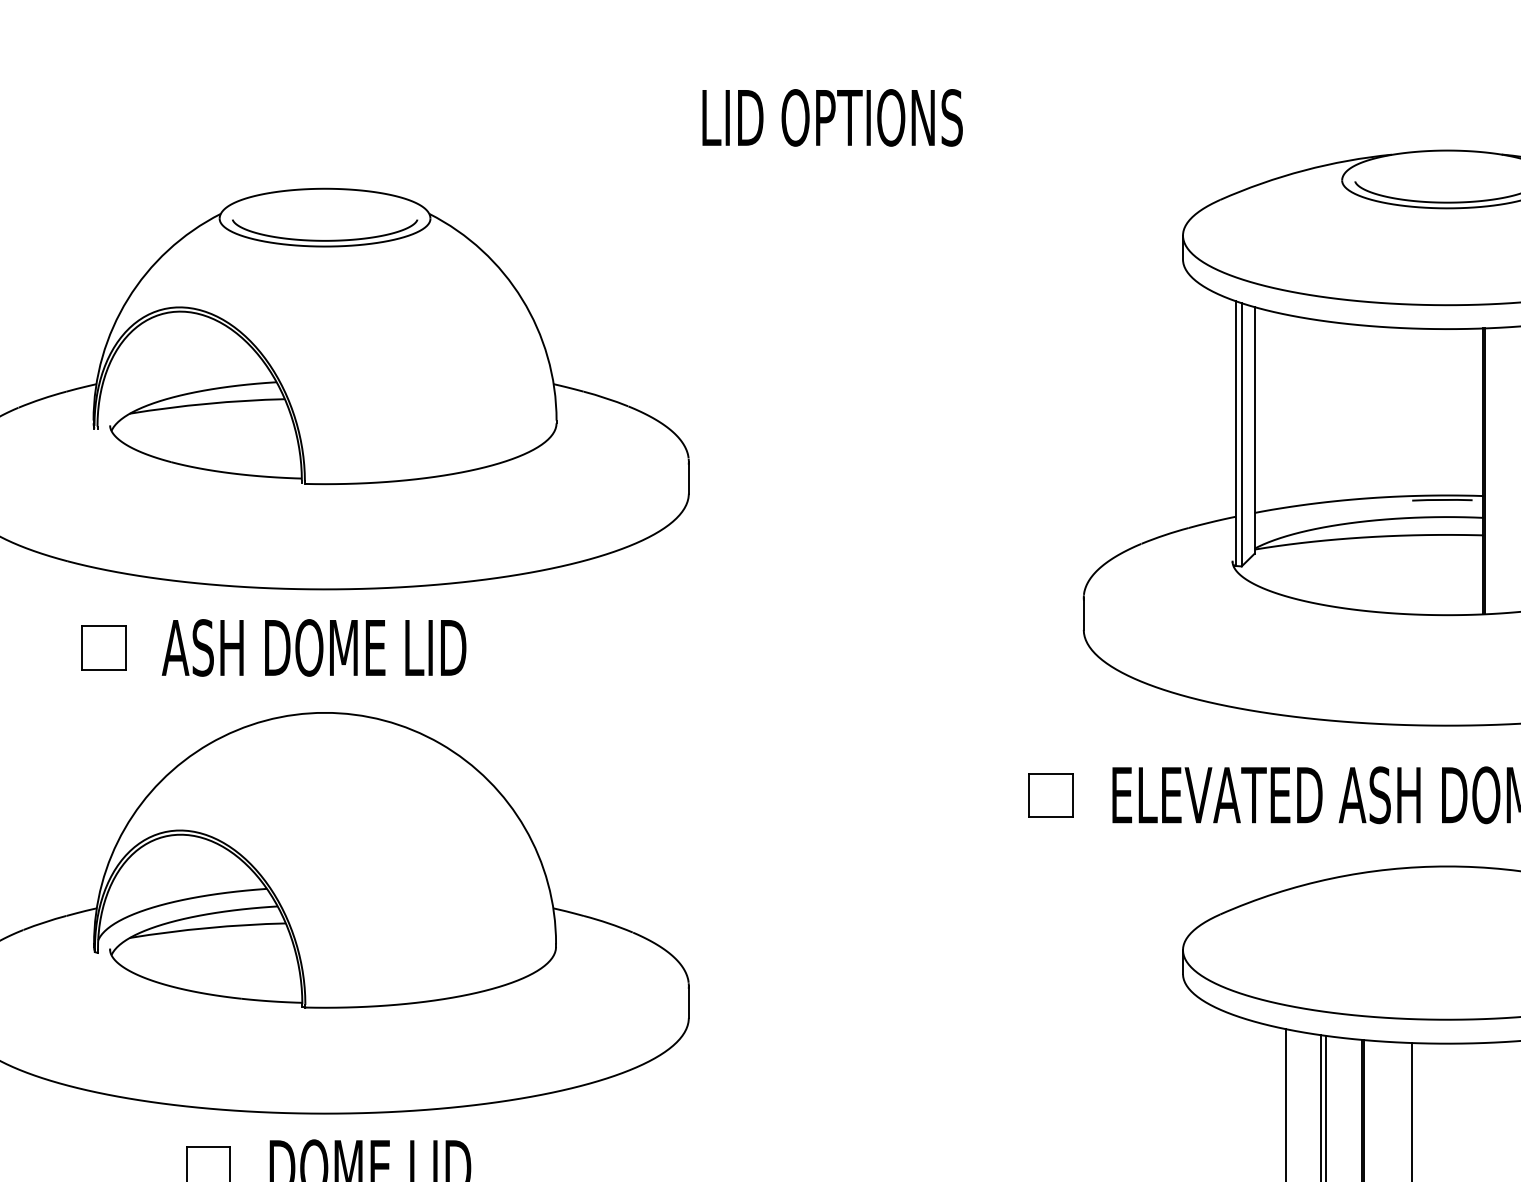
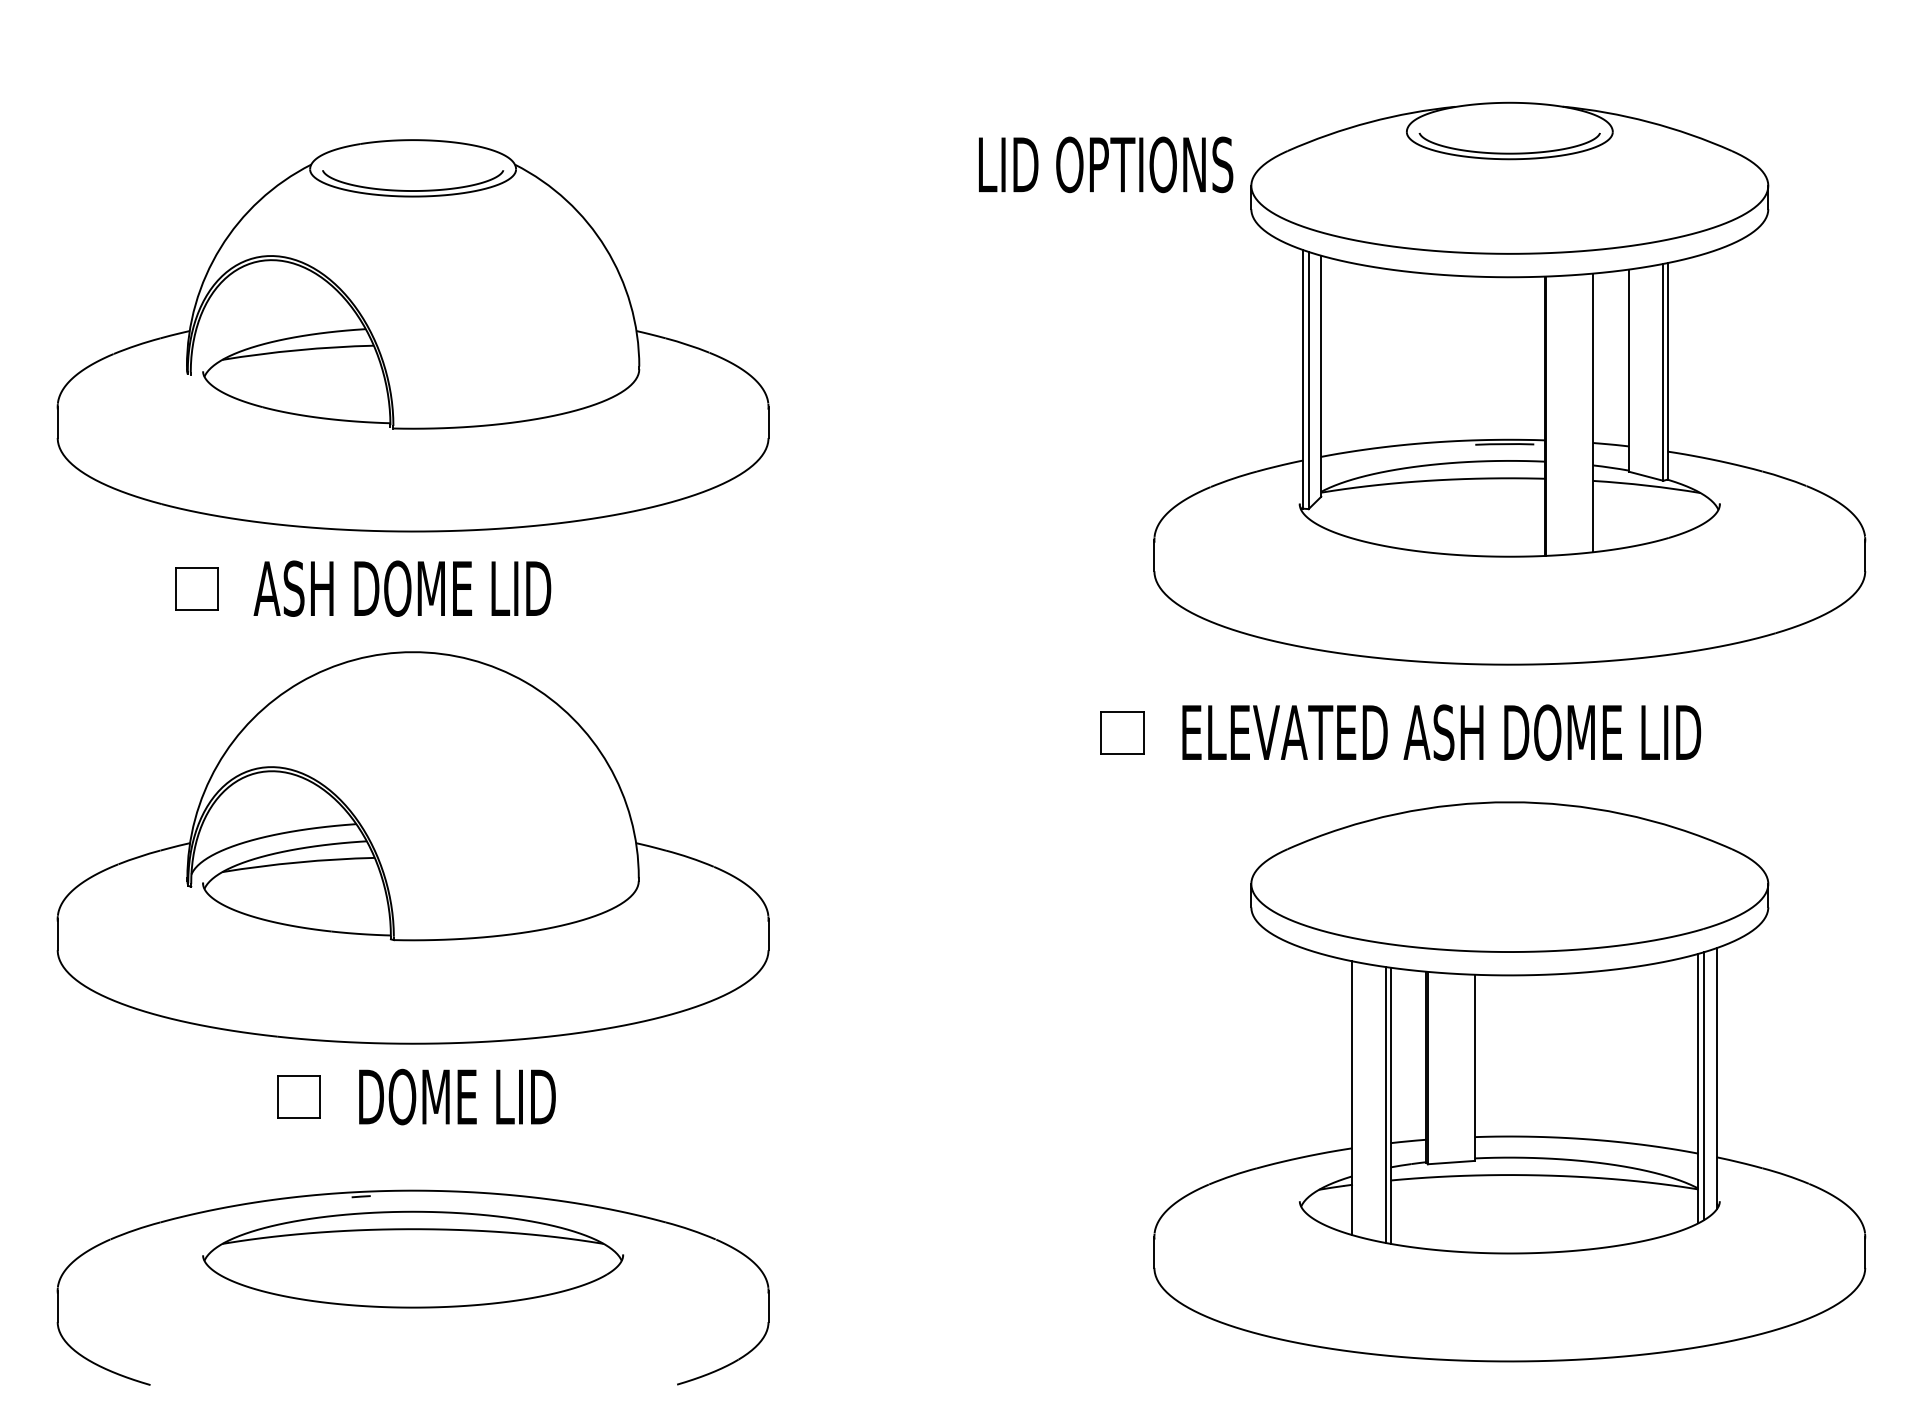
text: (833, 117) -> (1106, 164), moved

